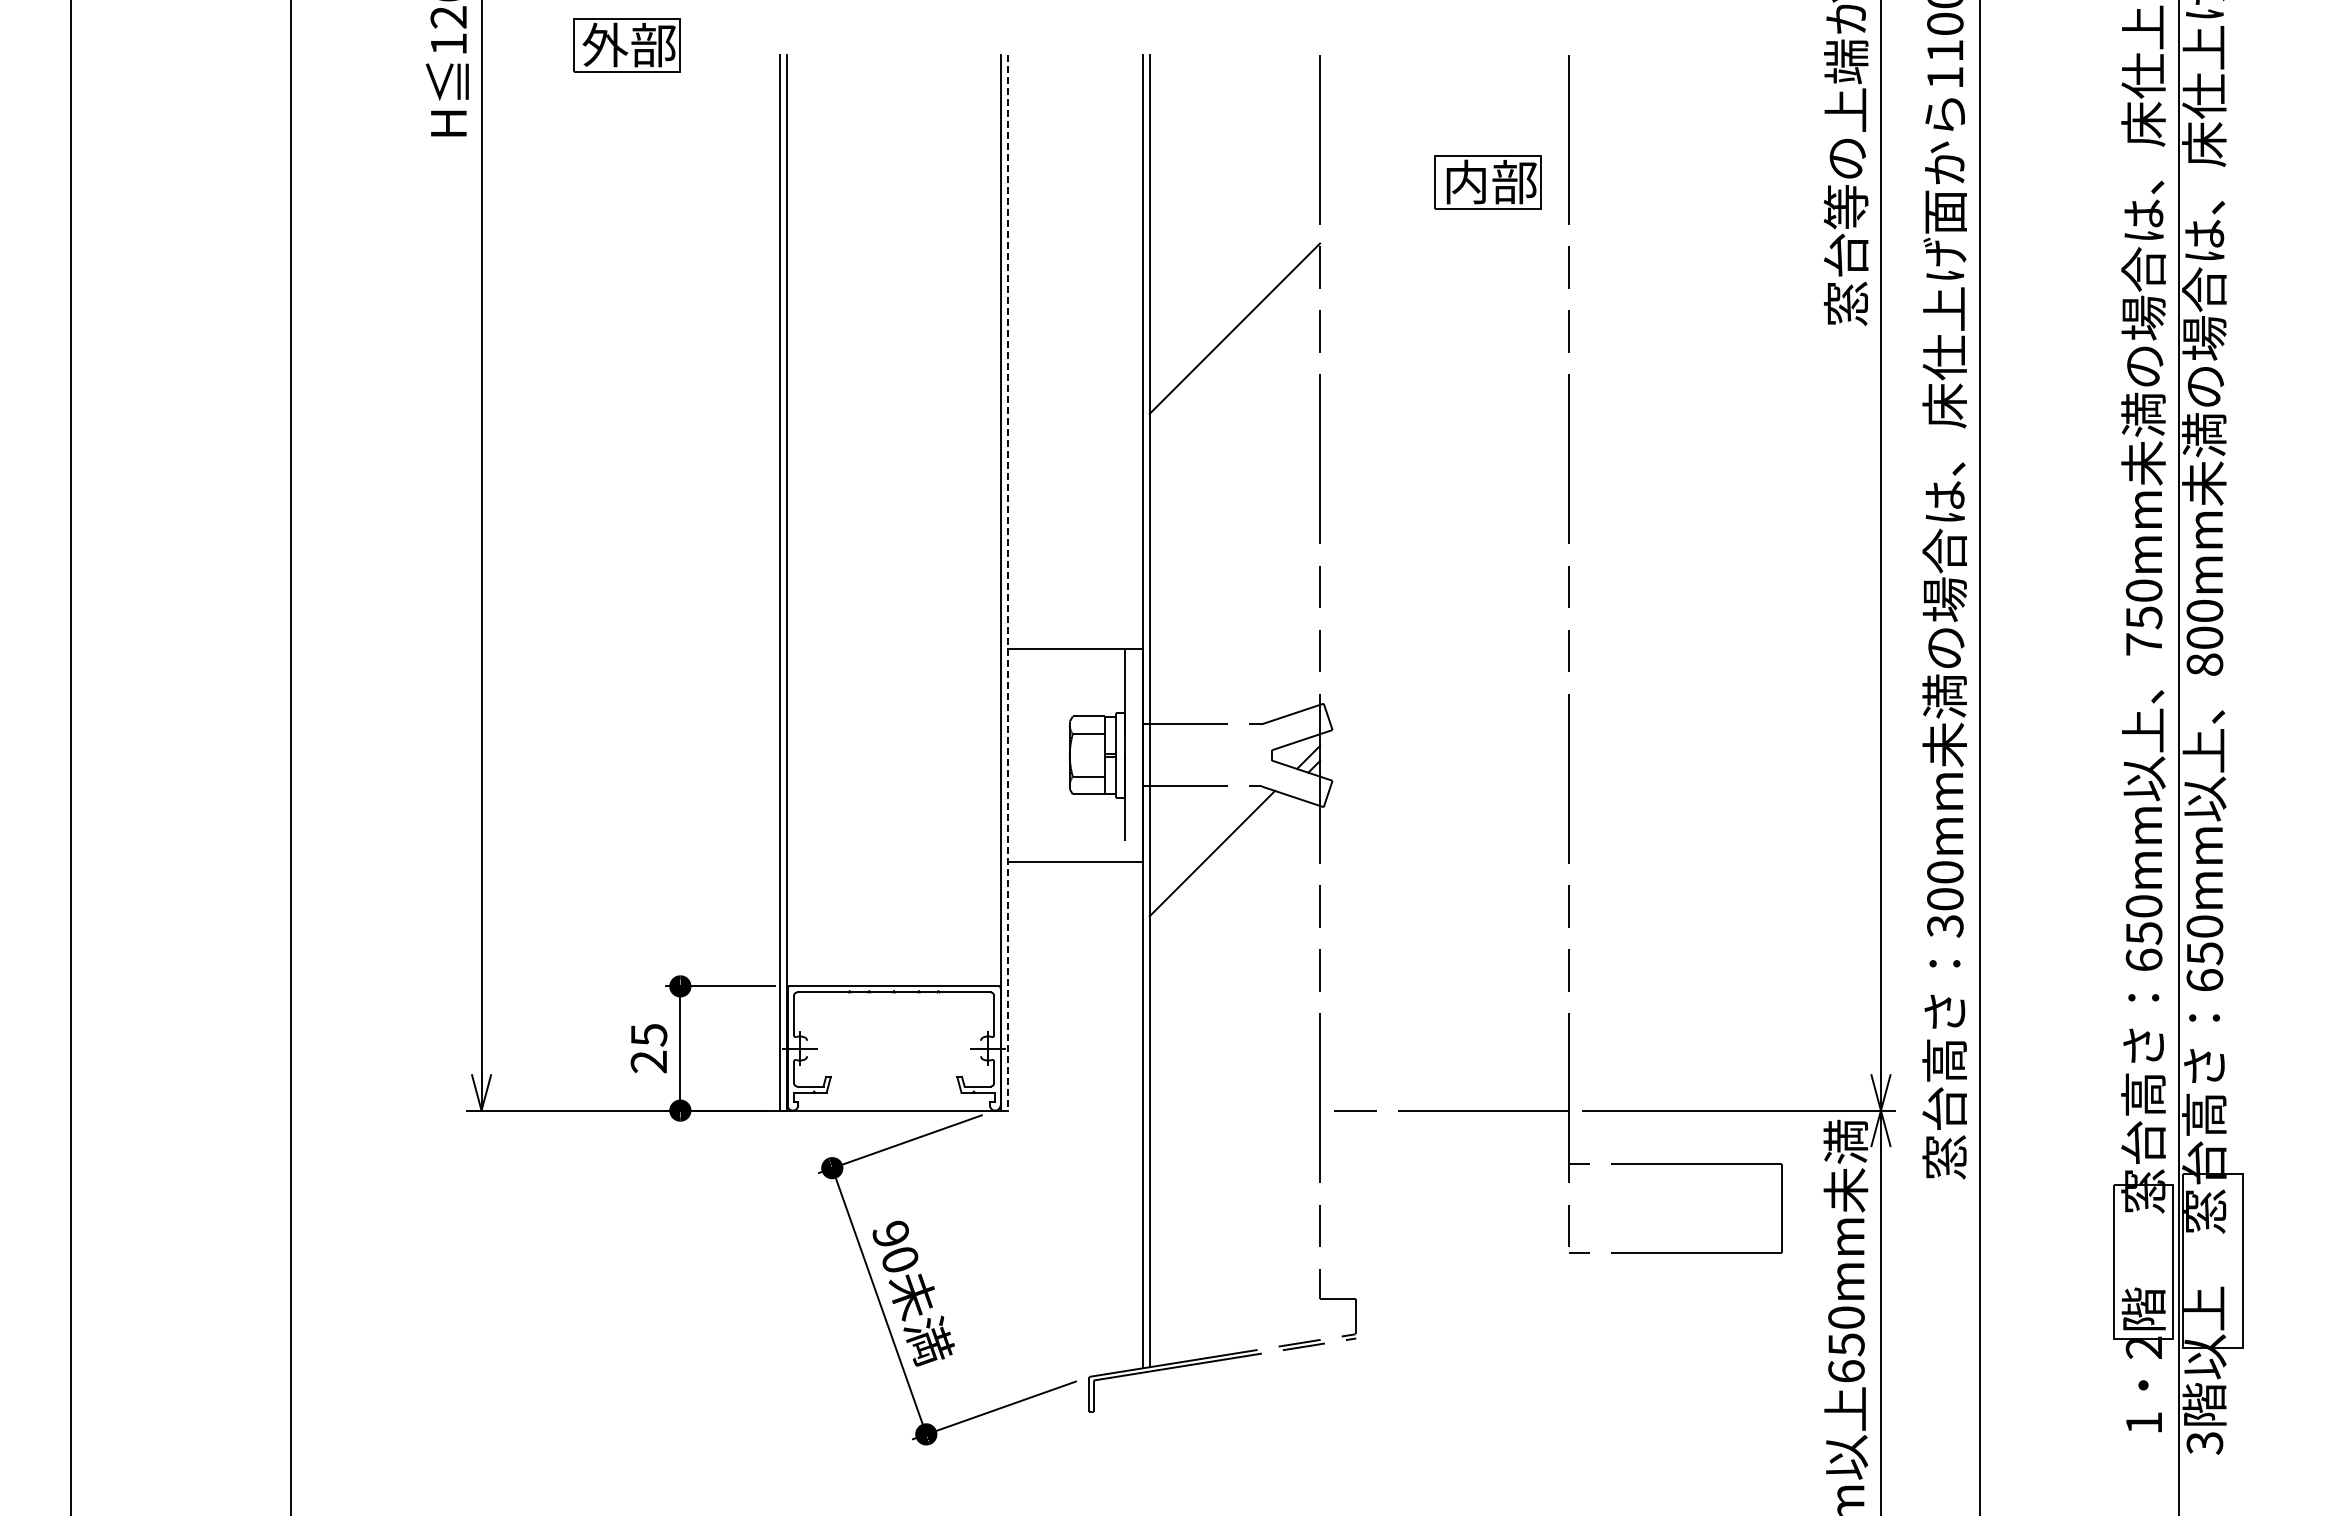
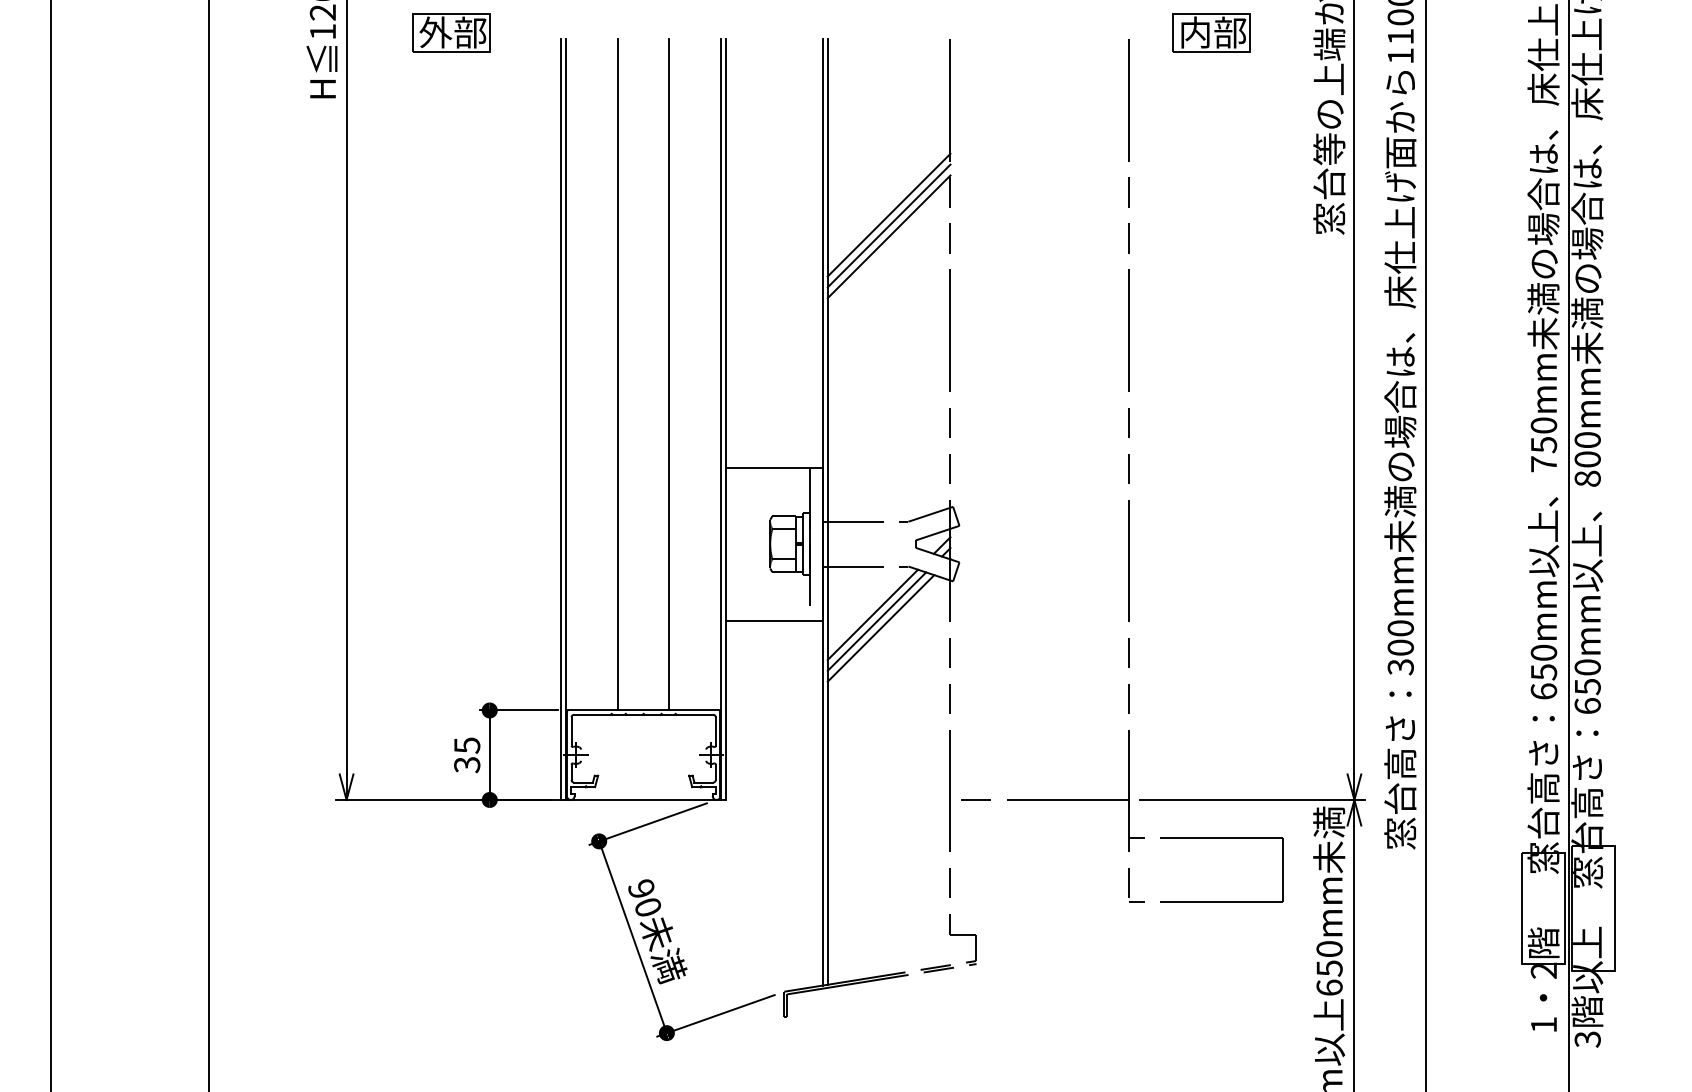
part: (1487, 182) -> (1210, 32), moved
line: (1234, 298) -> (888, 215), added
line: (1234, 313) -> (888, 225), added
line: (858, 520) -> (618, 374), added
line: (929, 520) -> (669, 374), added
line: (1008, 583) -> (726, 420), dashed -> solid
line: (1217, 862) -> (876, 621), added
line: (1223, 872) -> (880, 628), added
text: (648, 1061) -> (466, 764), 25 -> 35

